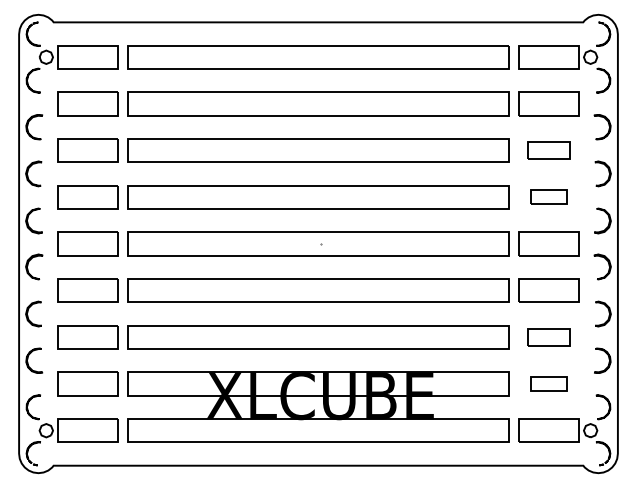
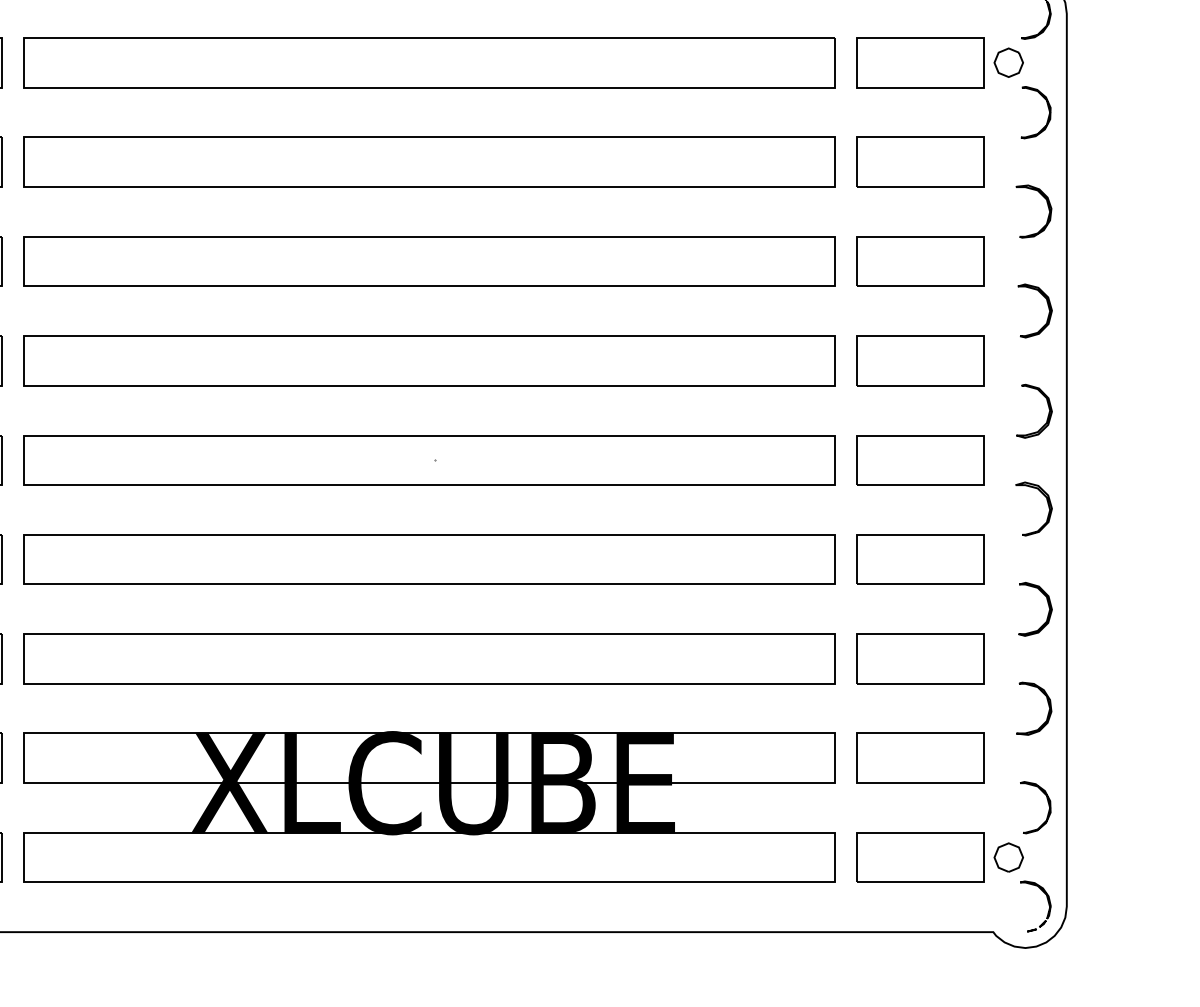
part: (548, 150) -> (919, 261), size x1.43
part: (548, 197) -> (919, 361), size x1.67
part: (548, 337) -> (919, 659), size x1.43
part: (548, 383) -> (919, 757), size x1.67

